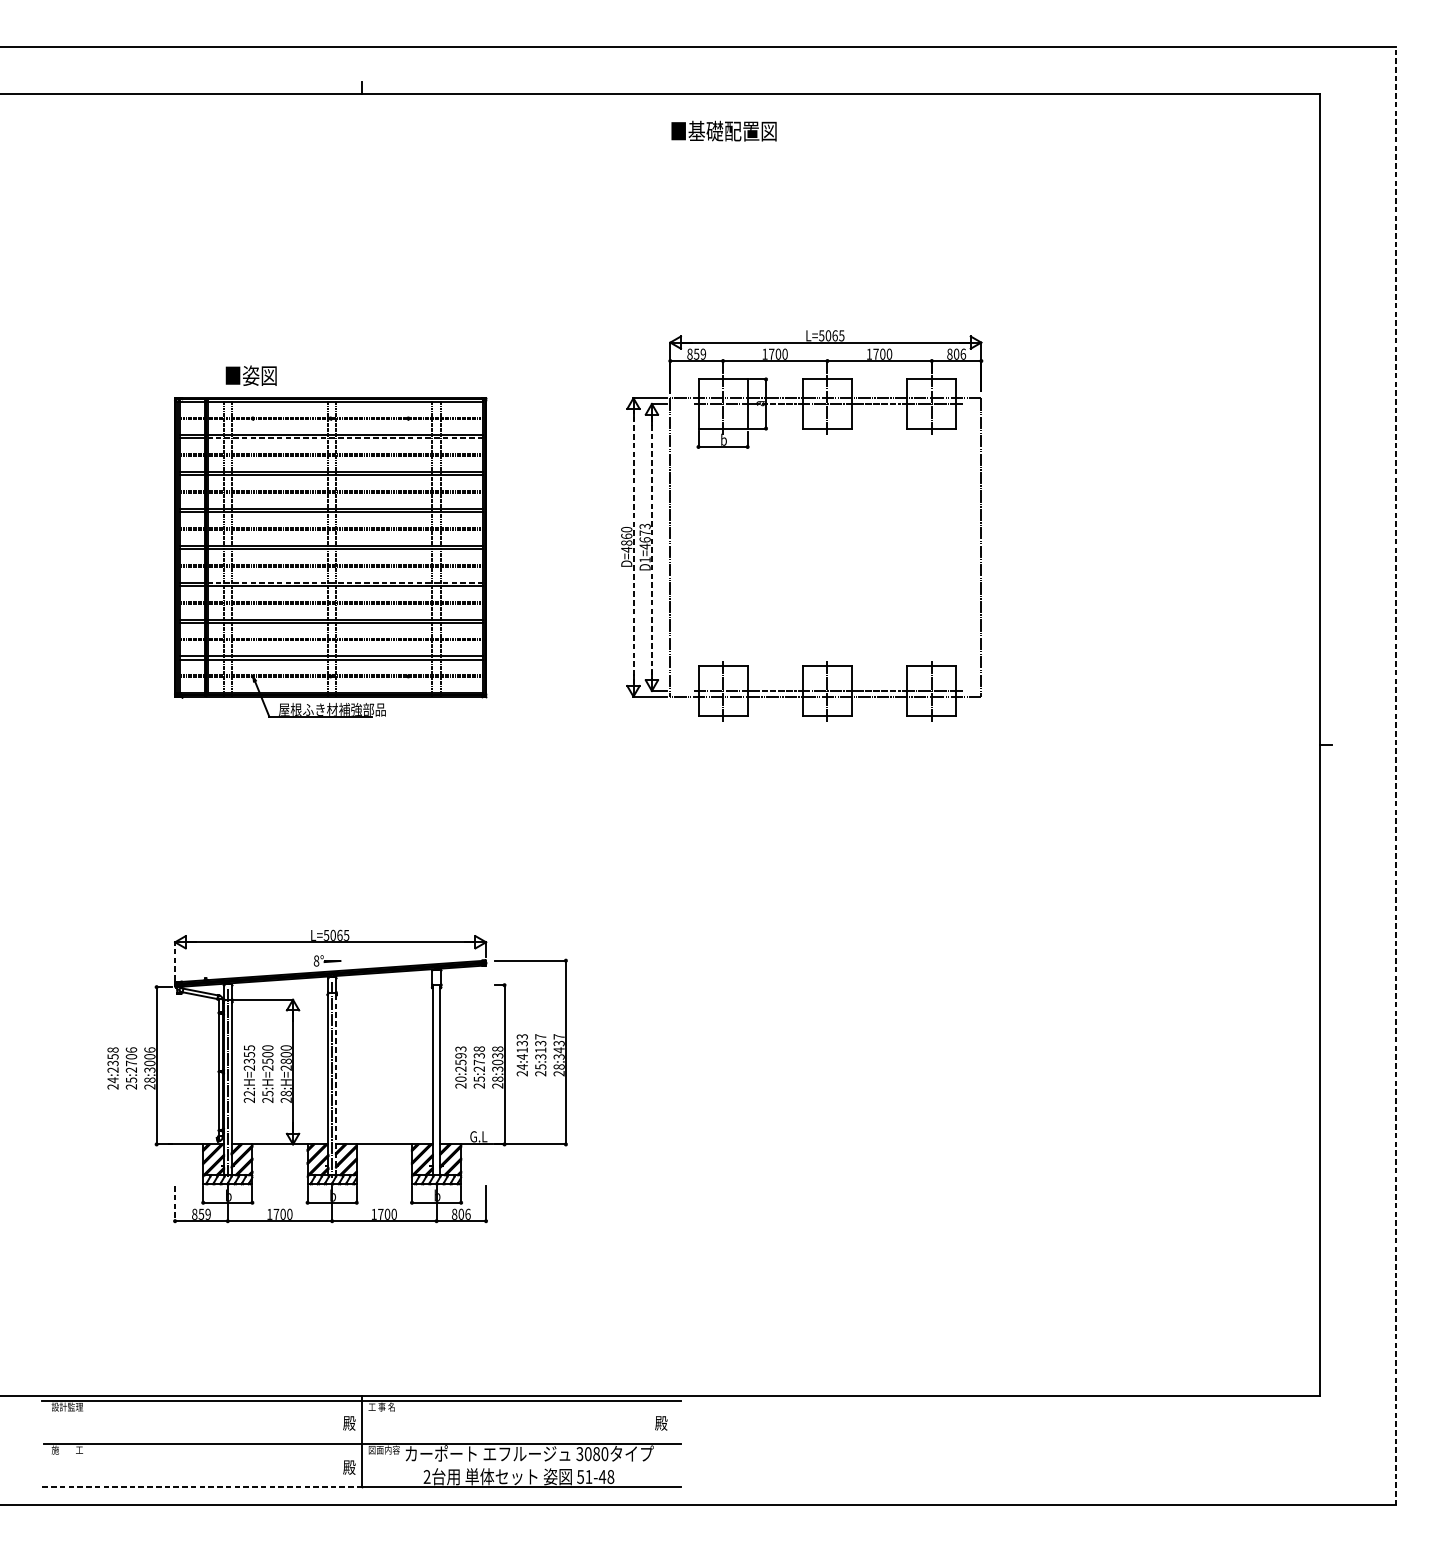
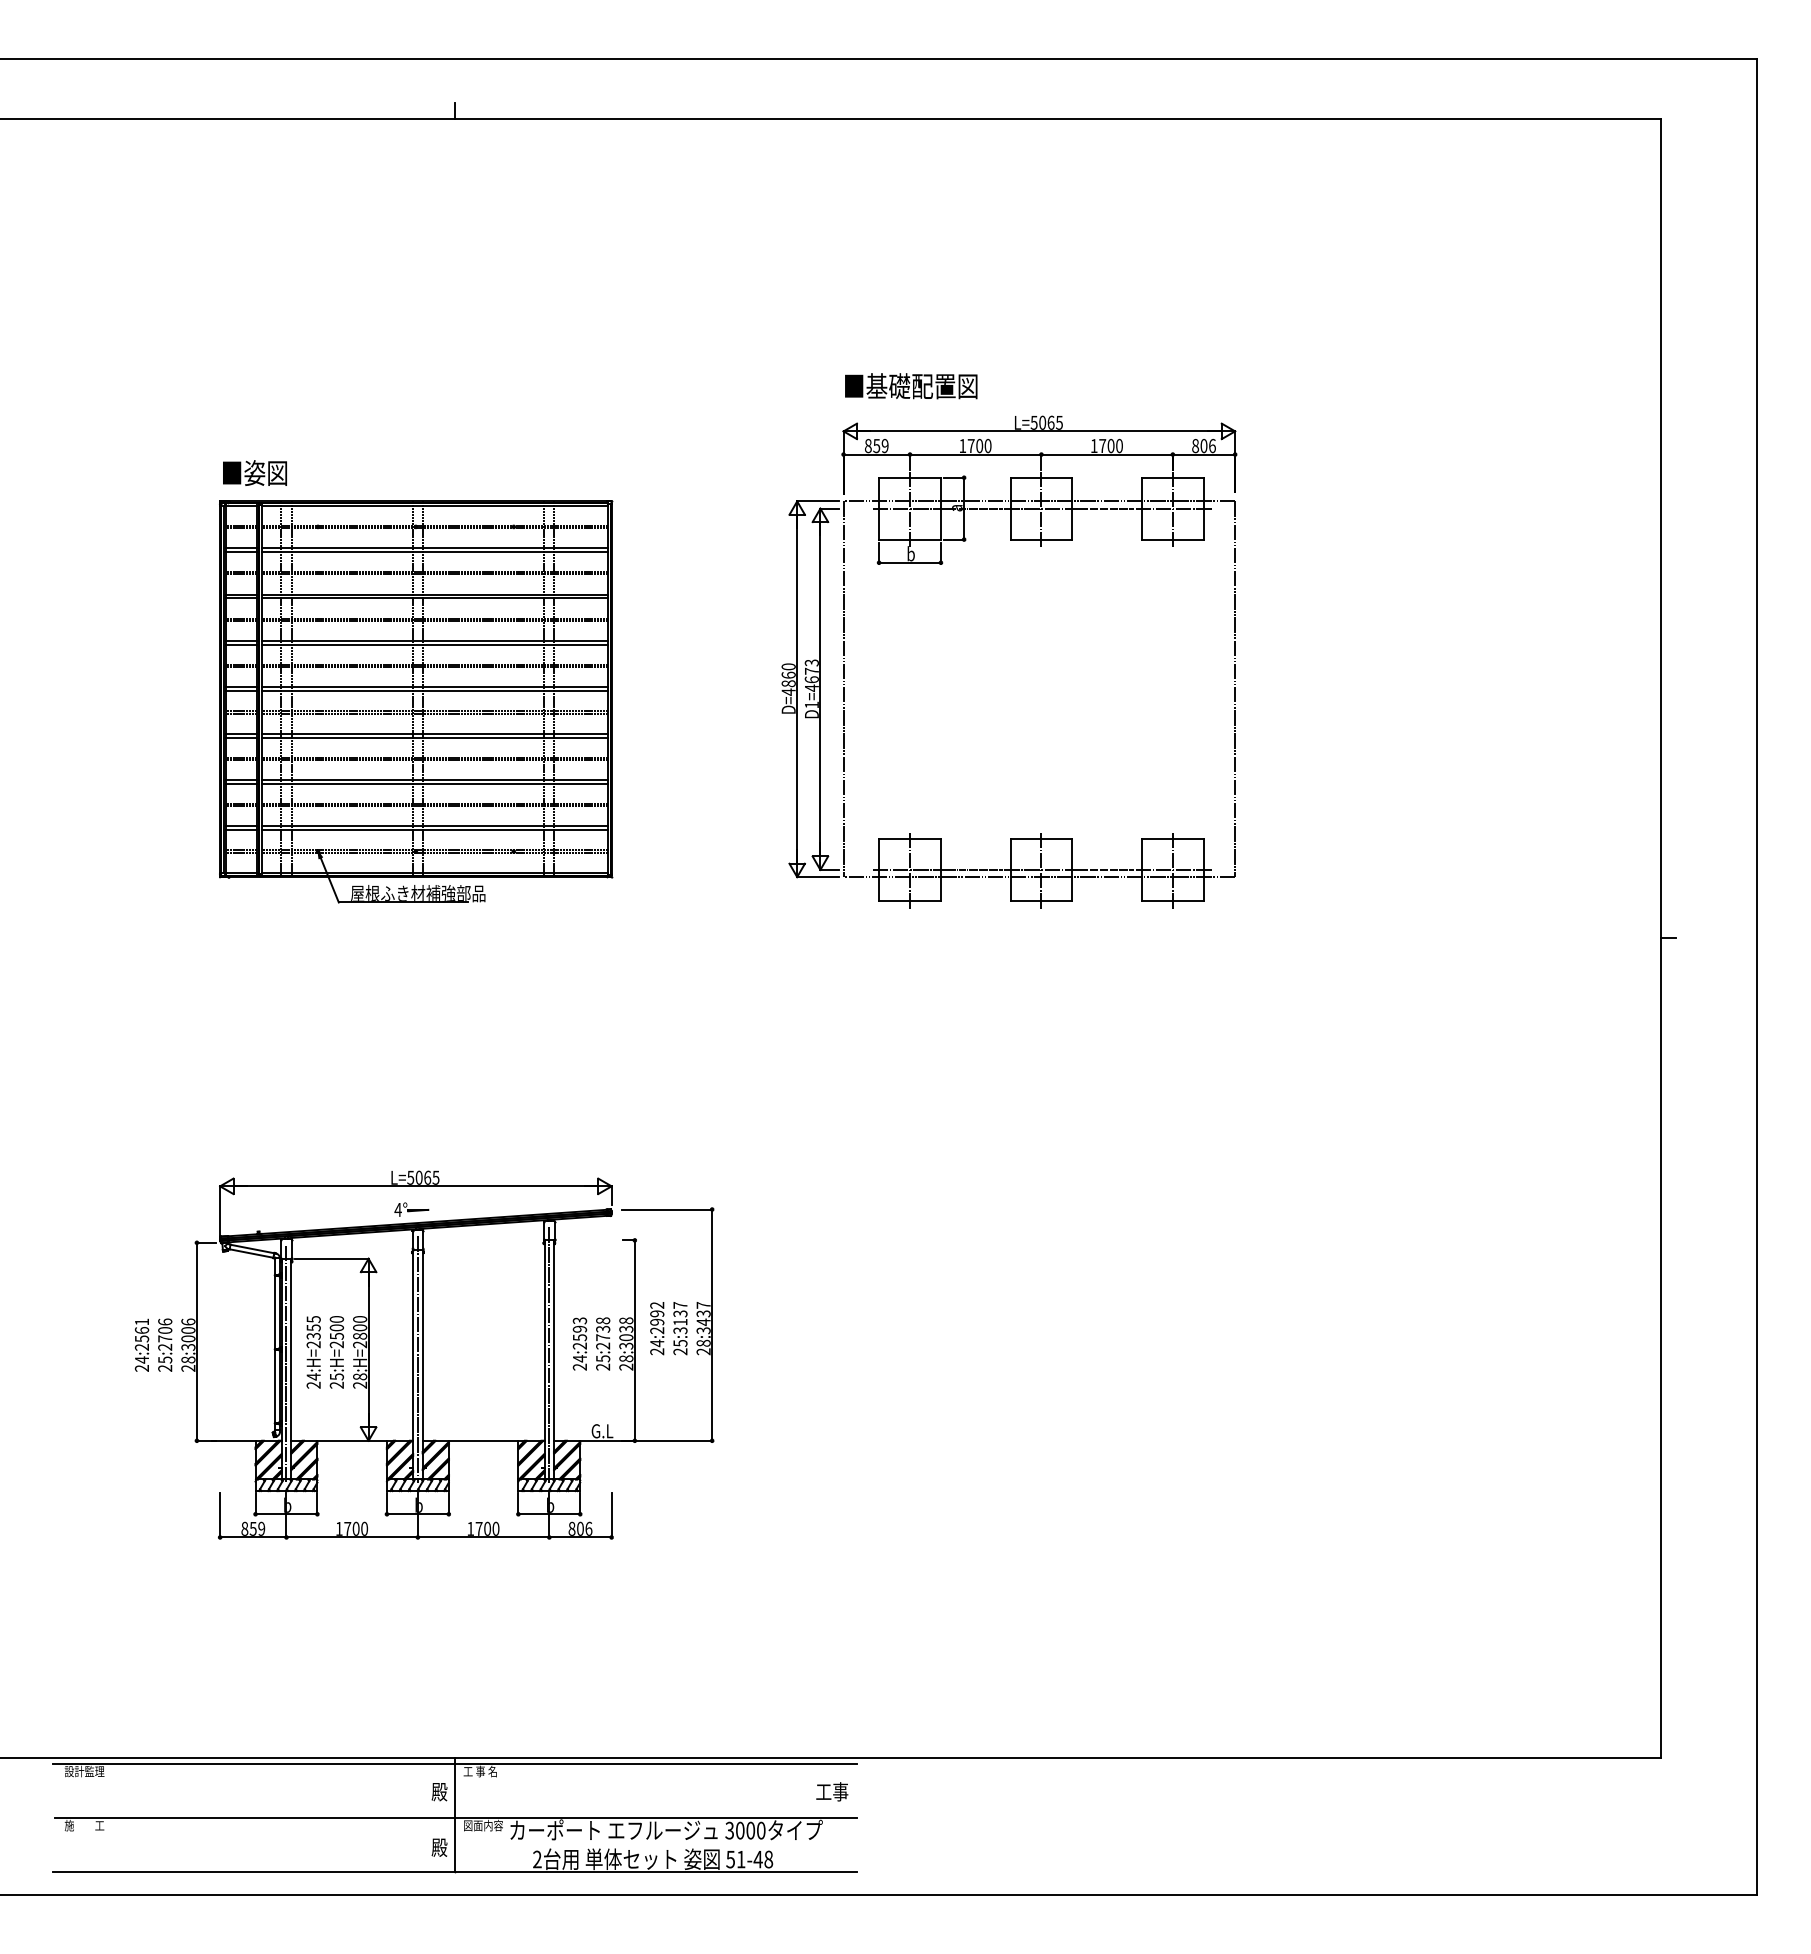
text: (724, 131) -> (911, 386), moved
text: (250, 375) -> (254, 472), moved
line: (345, 438) -> (434, 552), dashed -> solid
line: (633, 546) -> (797, 688), dashed -> solid
line: (651, 547) -> (820, 689), dashed -> solid
line: (345, 582) -> (434, 733), dashed -> solid
line: (1395, 775) -> (1756, 976), dashed -> solid
line: (175, 960) -> (220, 1209), dashed -> solid
text: (315, 960) -> (397, 1209), 8° -> 4°
text: (522, 1047) -> (657, 1318), 24:4133 -> 24:2992
text: (112, 1055) -> (141, 1329), 24:2358 -> 24:2561
line: (436, 1076) -> (549, 1355), added
text: (460, 1079) -> (579, 1358), 20:2593 -> 24:2593
line: (335, 1083) -> (422, 1364), dashed -> solid
text: (249, 1093) -> (313, 1376), 22:H=2355 -> 24:H=2355
line: (175, 1203) -> (220, 1515), dashed -> solid
text: (661, 1422) -> (832, 1791), 殿 -> 工事
text: (596, 1453) -> (750, 1830), 3080 -> 3000
line: (202, 1487) -> (254, 1872), dashed -> solid

